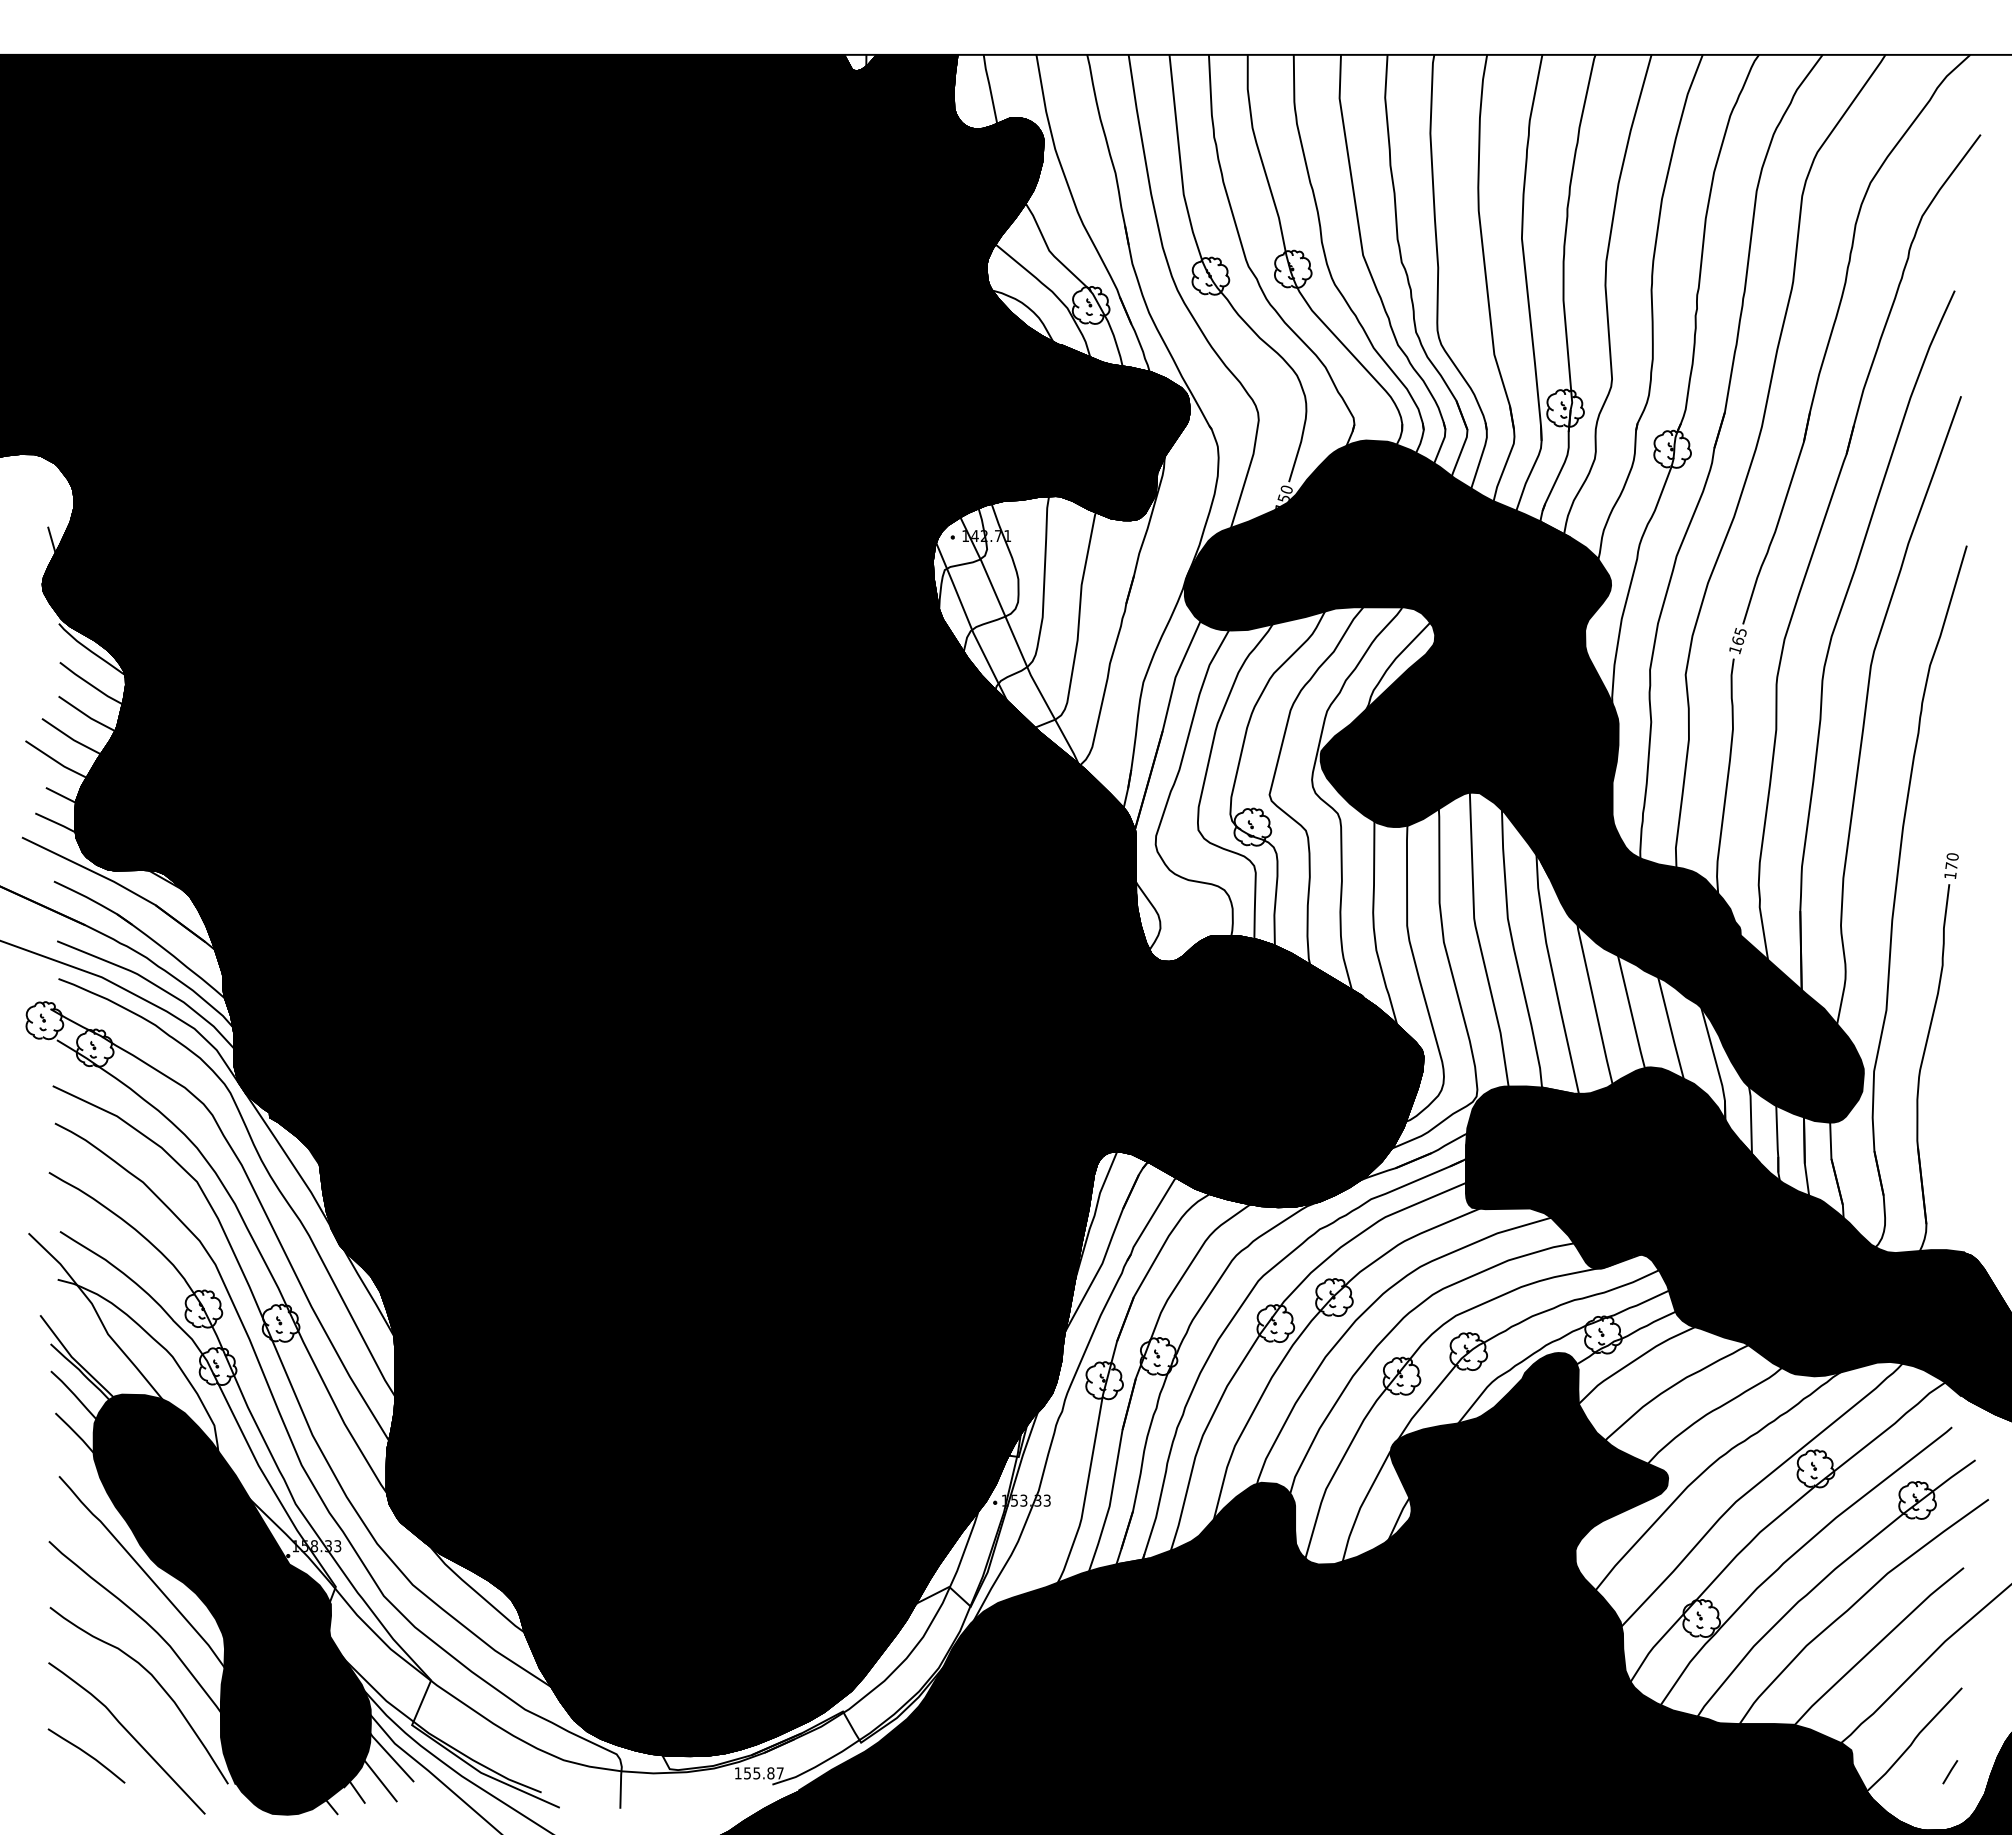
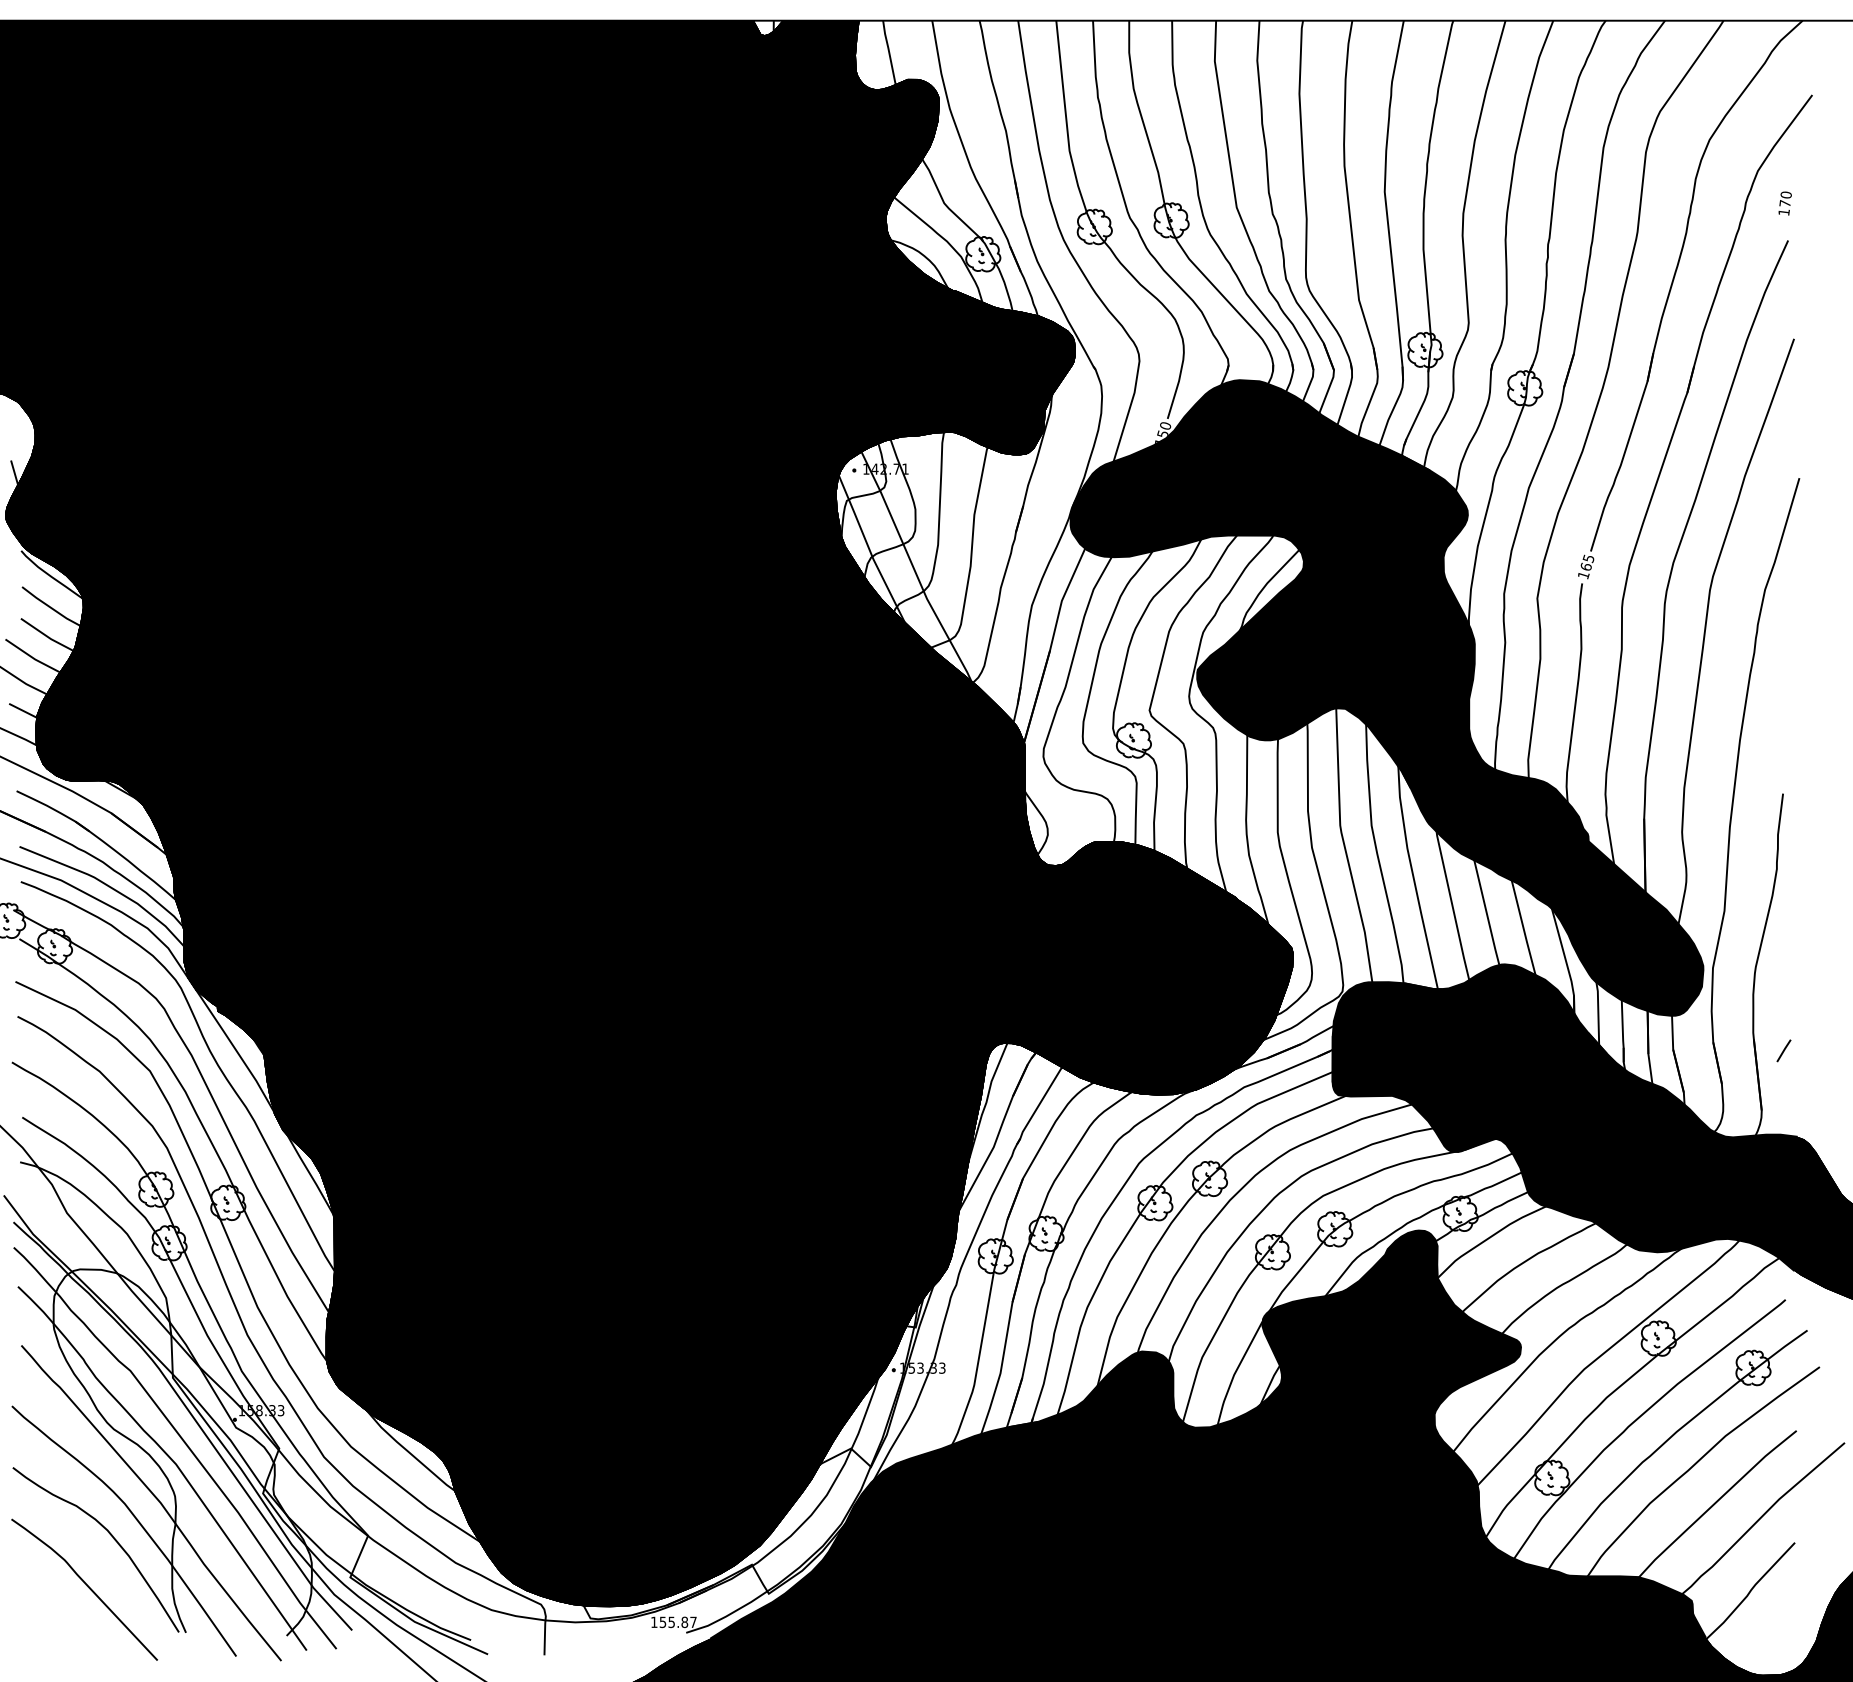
text: (1951, 865) -> (1785, 203), moved
fill: (231, 1604) -> (182, 1464), removed
curve: (86, 1754) -> (46, 1604), removed
line: (1950, 1772) -> (1784, 1051), moved

